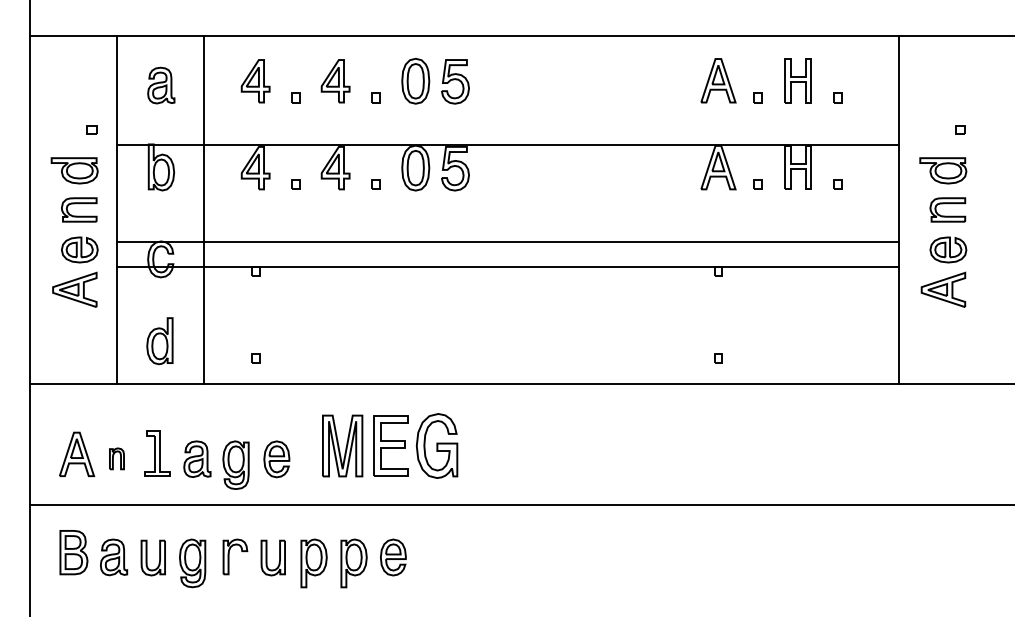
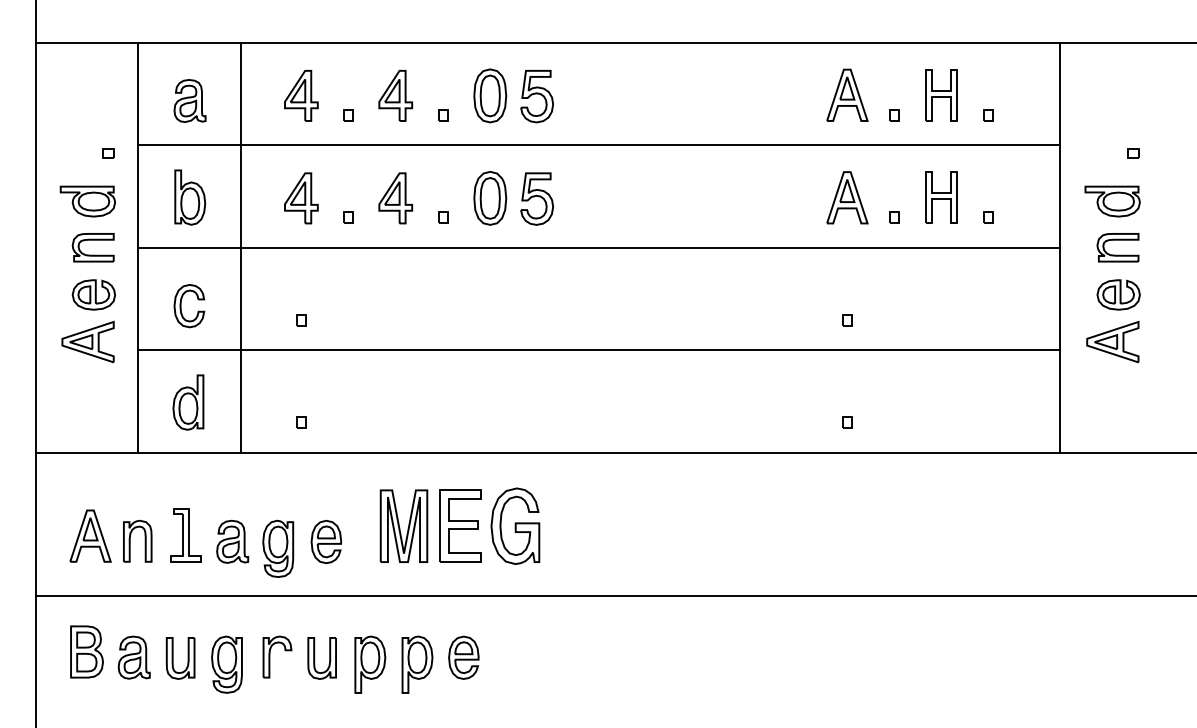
line: (508, 145) -> (599, 145), moved
line: (508, 242) -> (599, 248), moved
line: (508, 266) -> (599, 349), moved
part: (116, 458) -> (137, 540), size x1.67

